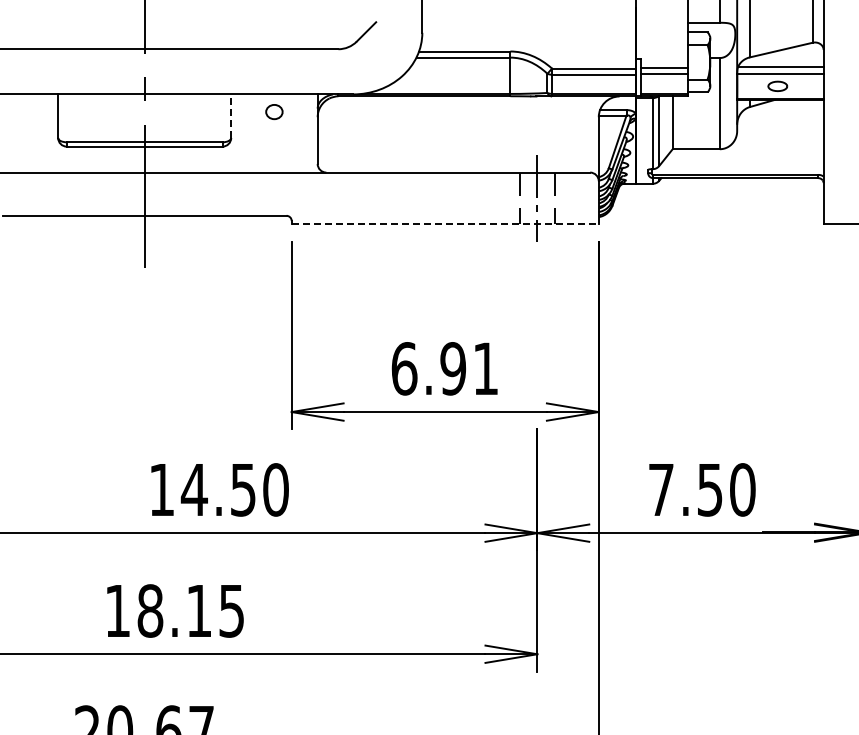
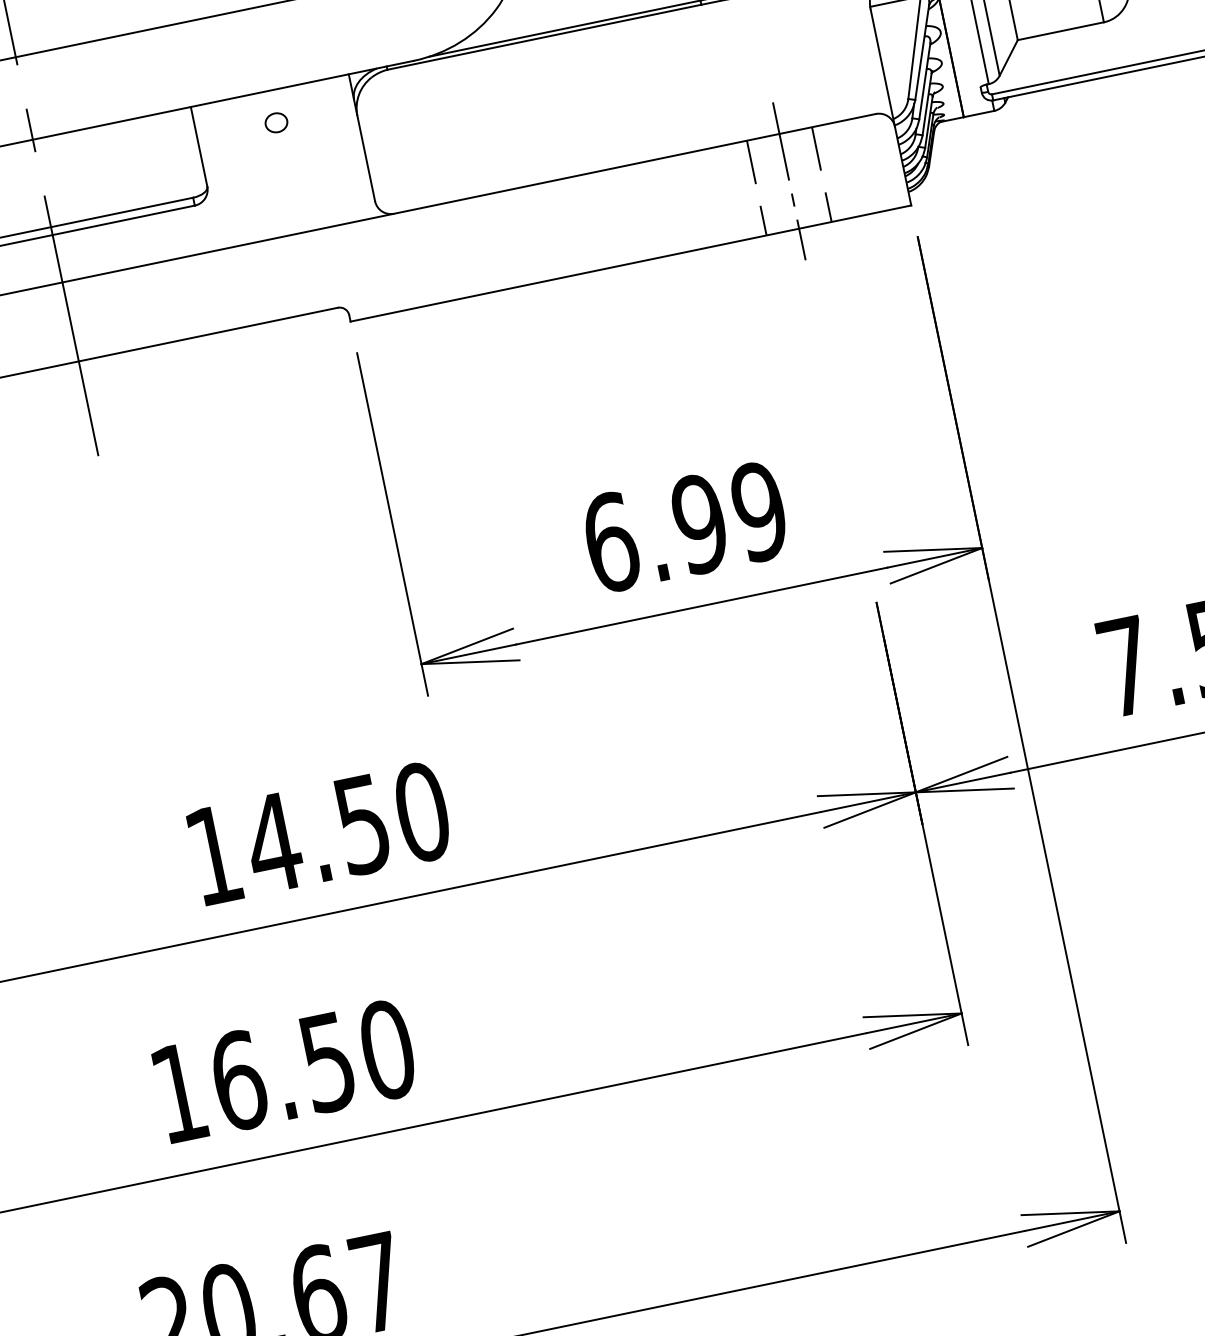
part: (274, 111) -> (276, 121), size x0.71
line: (231, 116) -> (199, 147), dashed -> solid
line: (445, 224) -> (631, 263), dashed -> solid
text: (485, 368) -> (758, 511), 6.91 -> 6.99
text: (190, 610) -> (311, 1064), 18.15 -> 16.50

